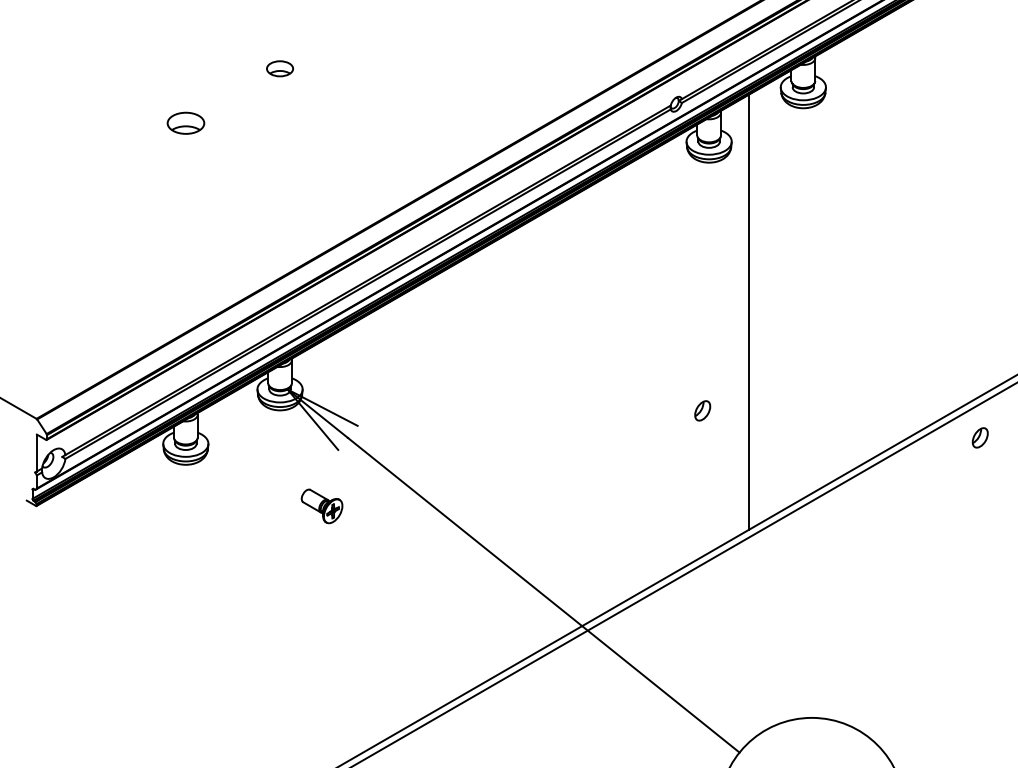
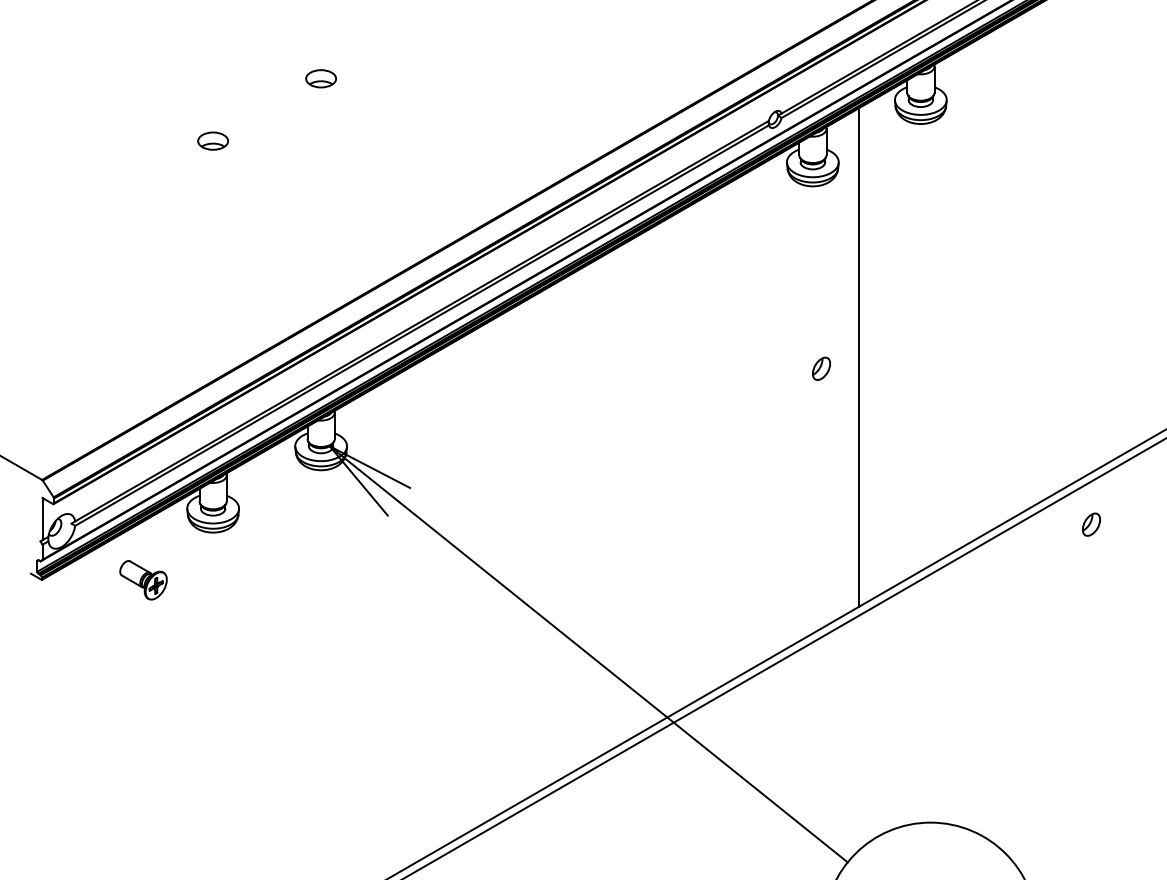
part: (185, 122) -> (212, 140), size x0.71
part: (702, 410) -> (821, 368), moved
part: (979, 437) -> (1090, 524), moved
part: (321, 506) -> (142, 580), moved

